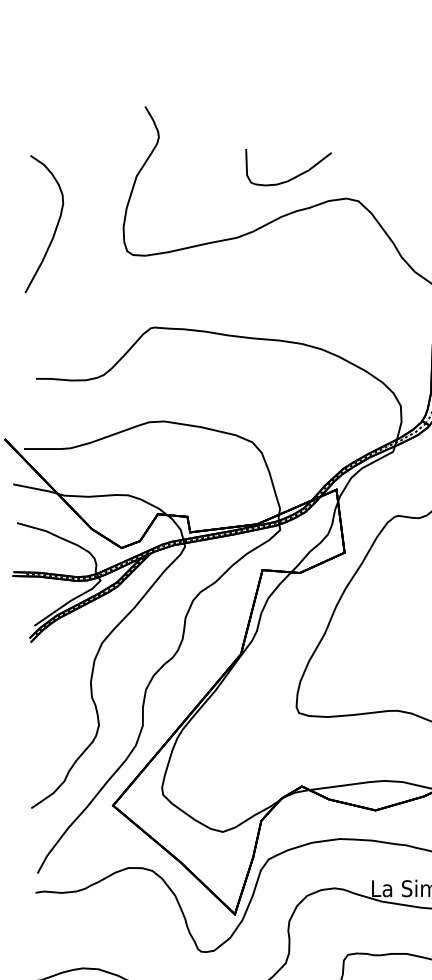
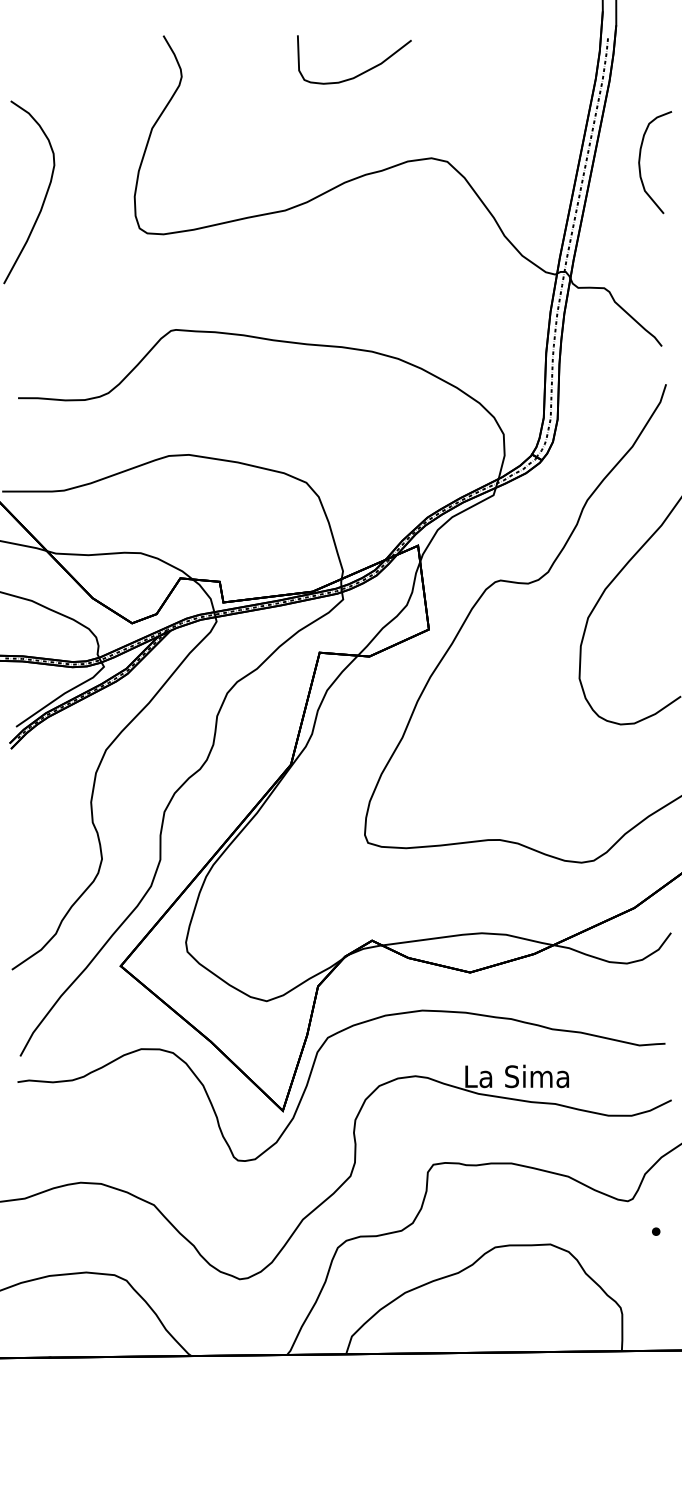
curve: (295, 176) -> (363, 71), moved

